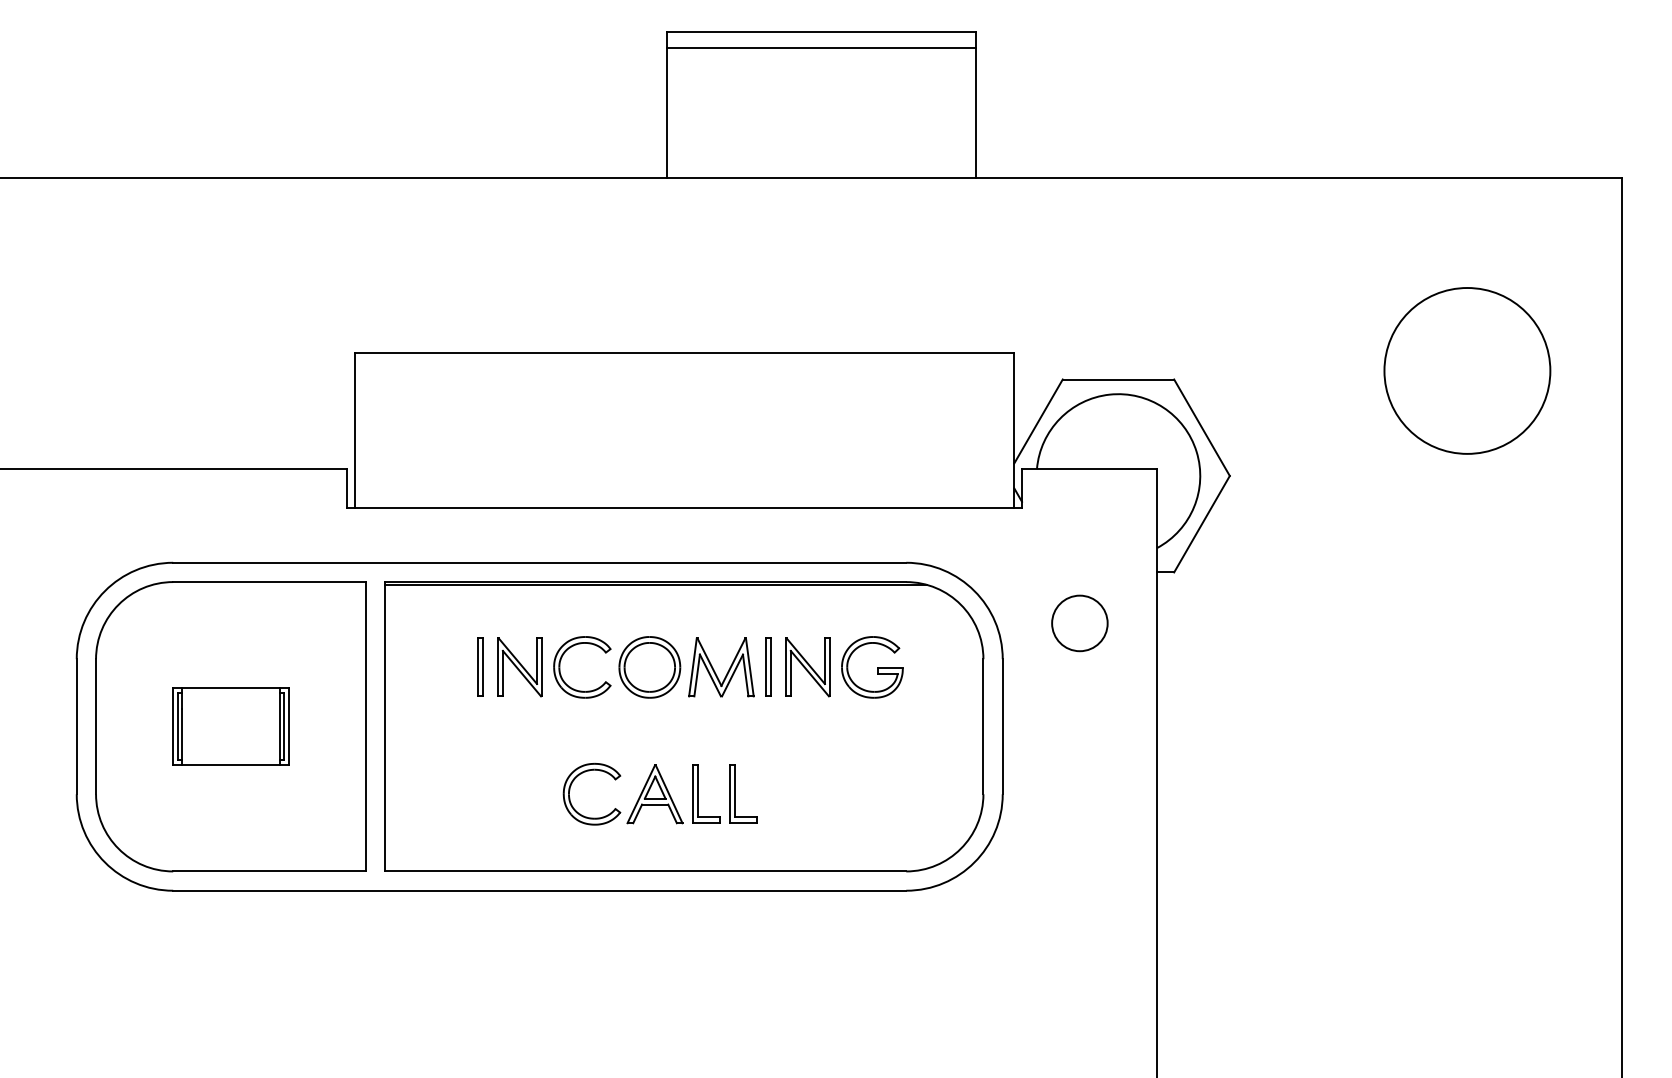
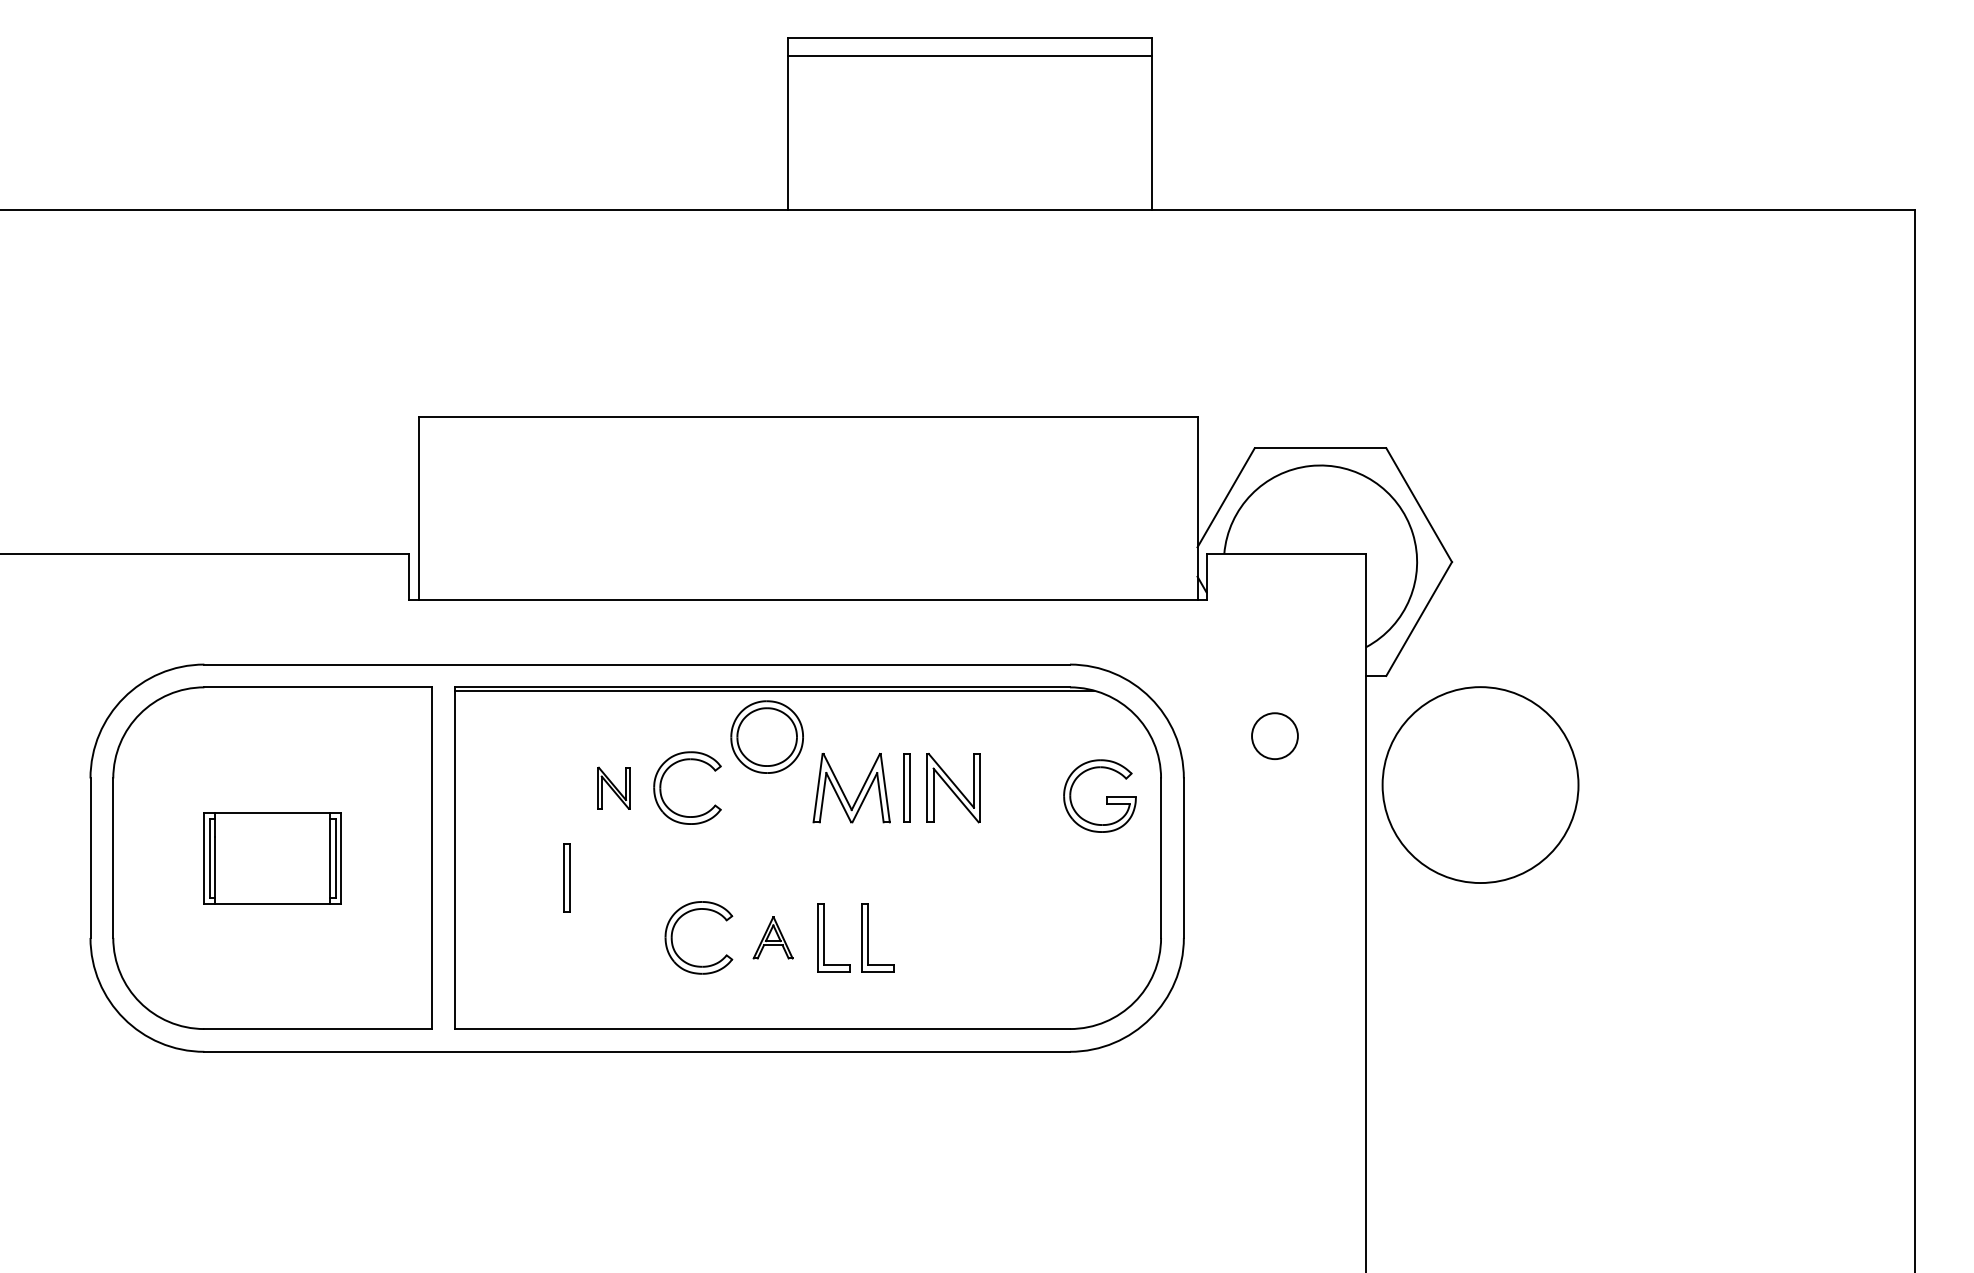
circle: (1467, 370) -> (1480, 784), moved
circle: (1079, 623) -> (1274, 736), size x0.7
part: (479, 666) -> (566, 877), moved
part: (649, 666) -> (766, 736), moved
part: (519, 667) -> (613, 788), size x0.6
part: (877, 667) -> (1106, 796), moved
part: (654, 793) -> (772, 937), size x0.6

